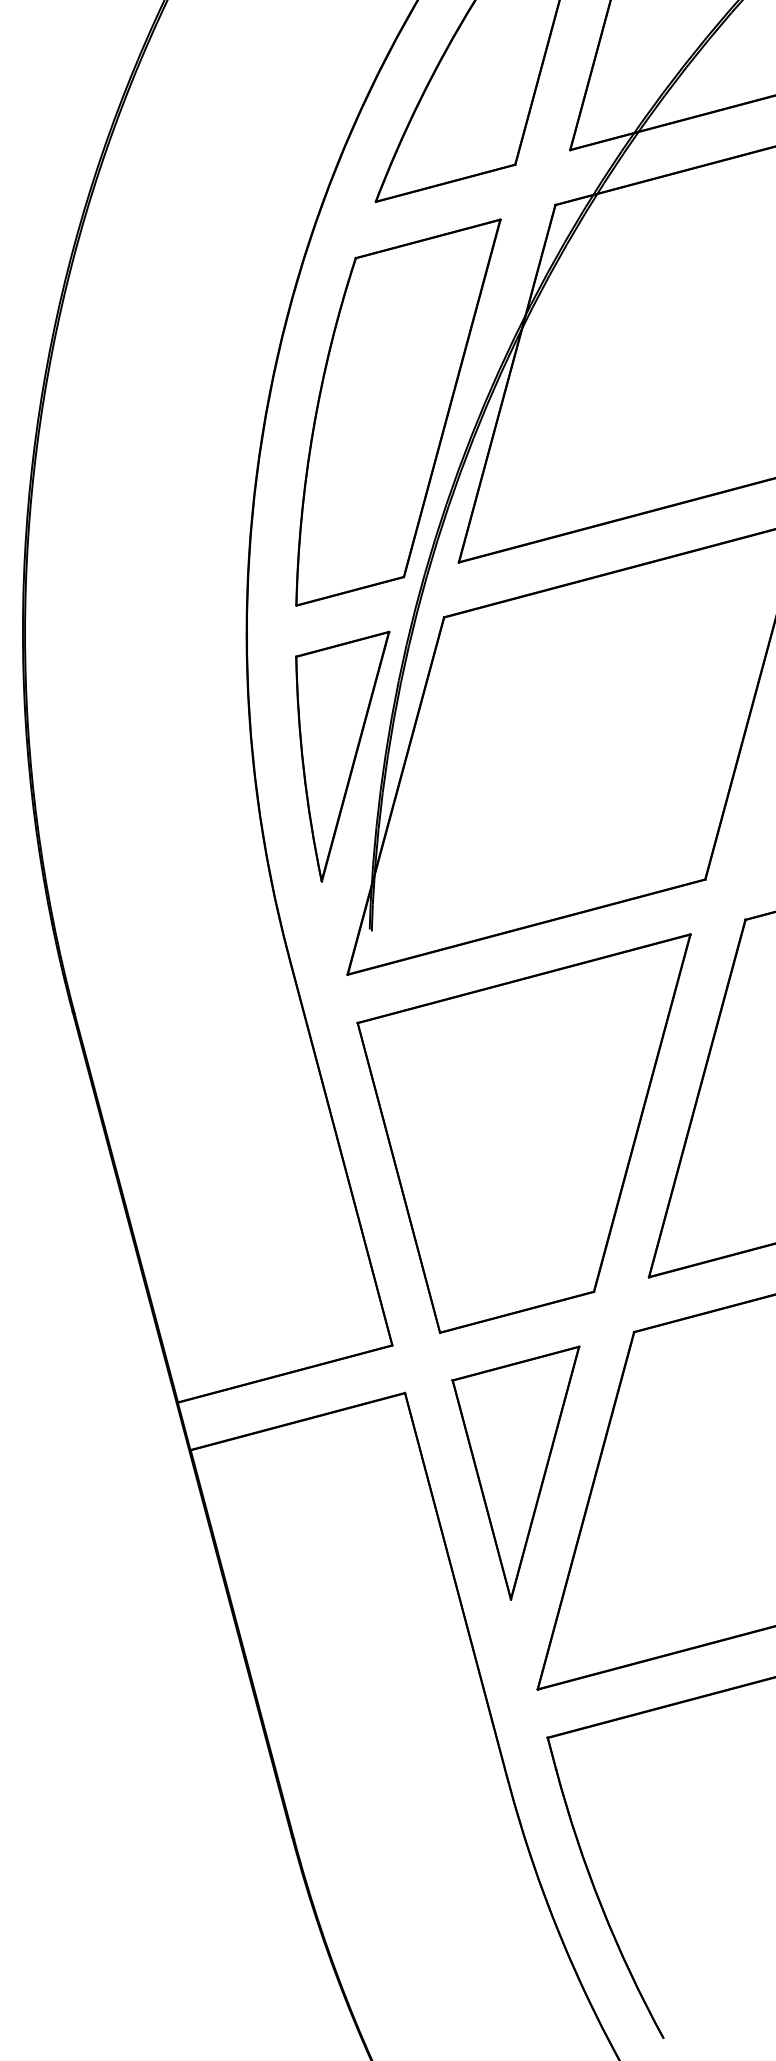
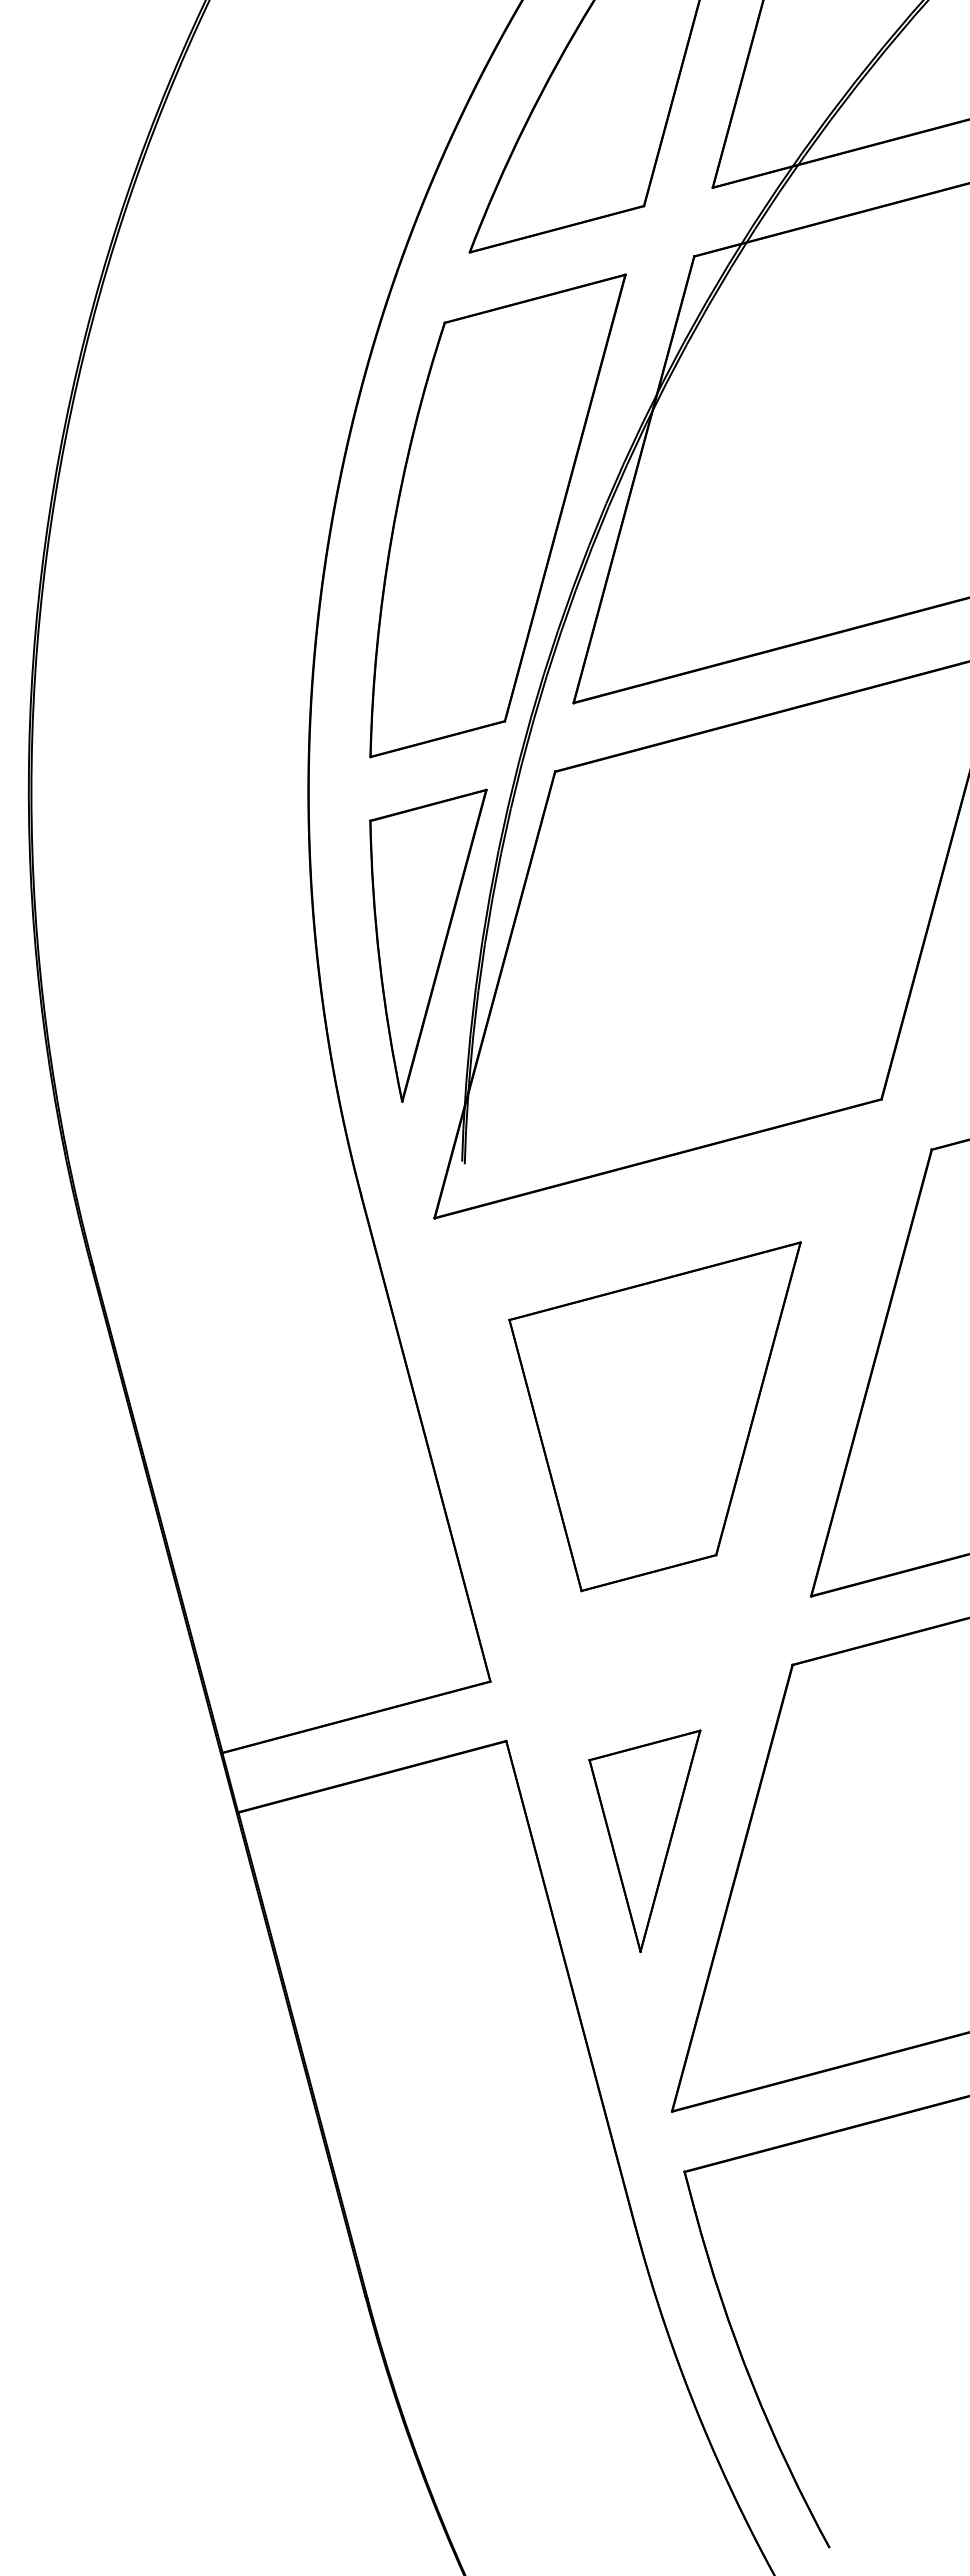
part: (523, 1133) -> (654, 1416), size x0.7
part: (515, 1473) -> (644, 1841), size x0.7

